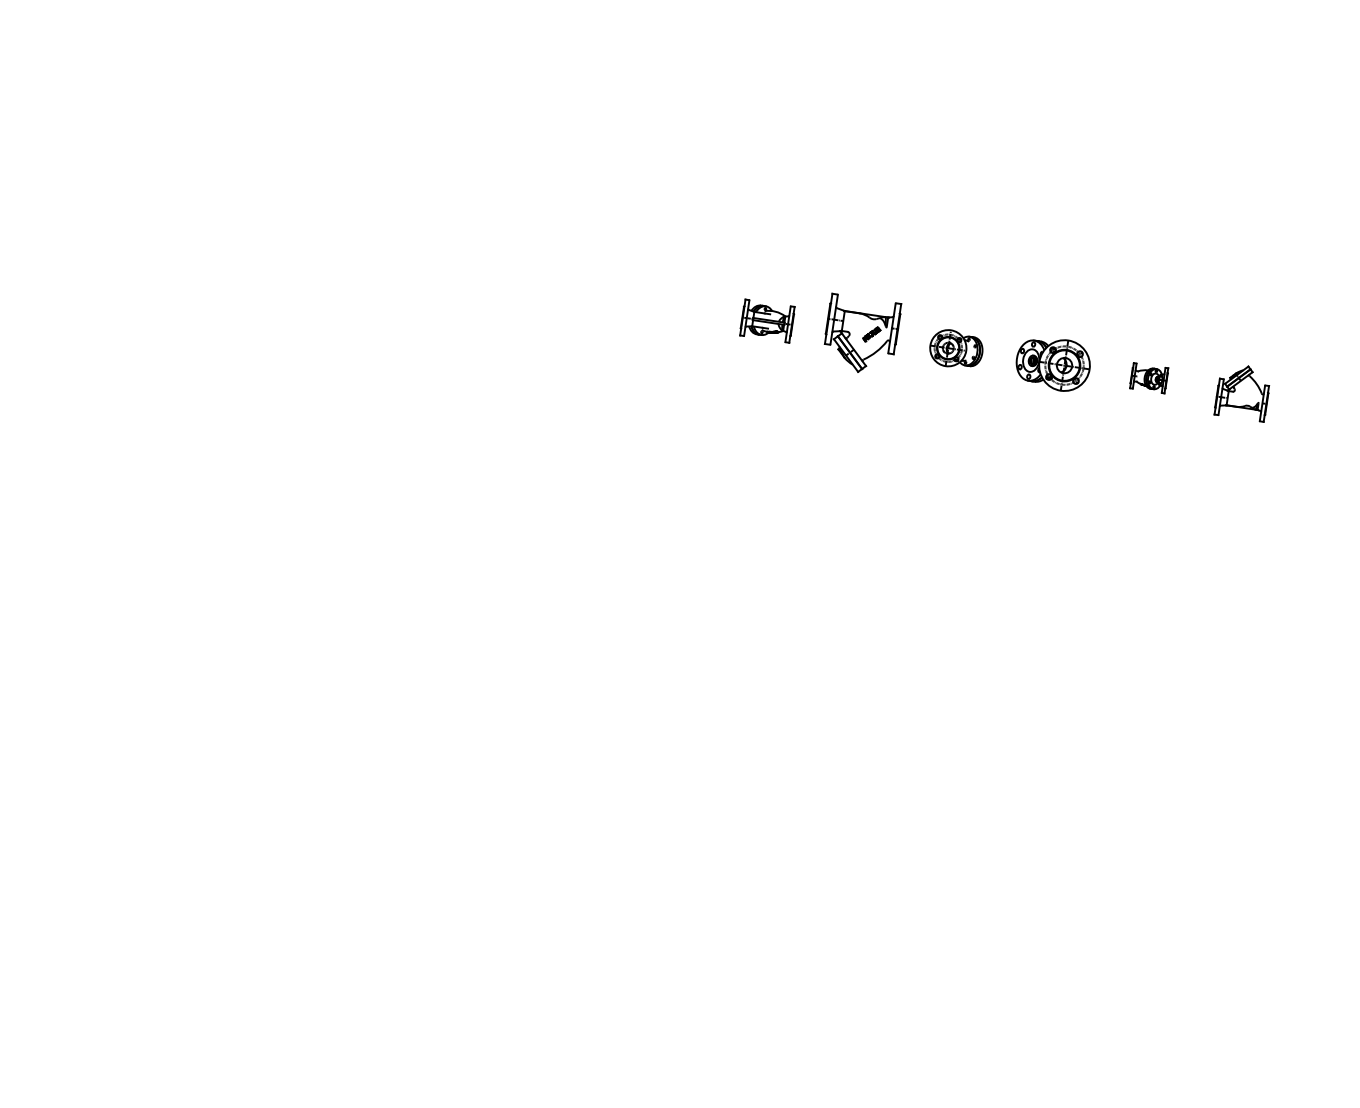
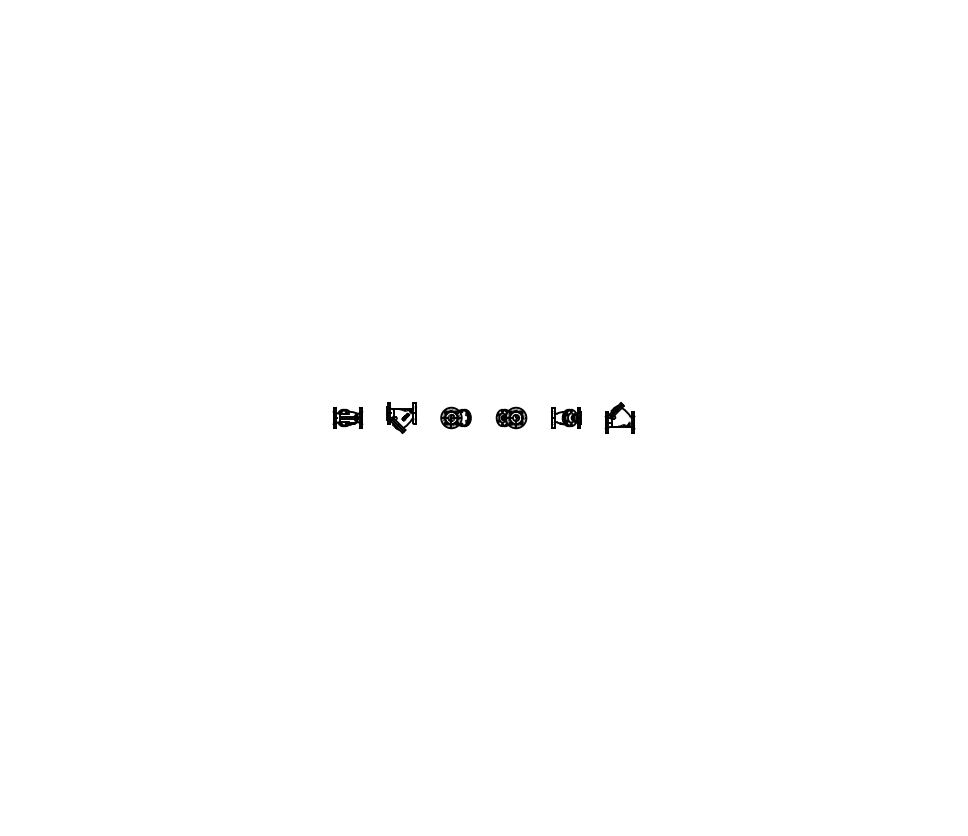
part: (861, 334) -> (401, 417), size x0.71
part: (1053, 363) -> (511, 417), size x0.71
part: (1149, 377) -> (566, 417), size x1.43

